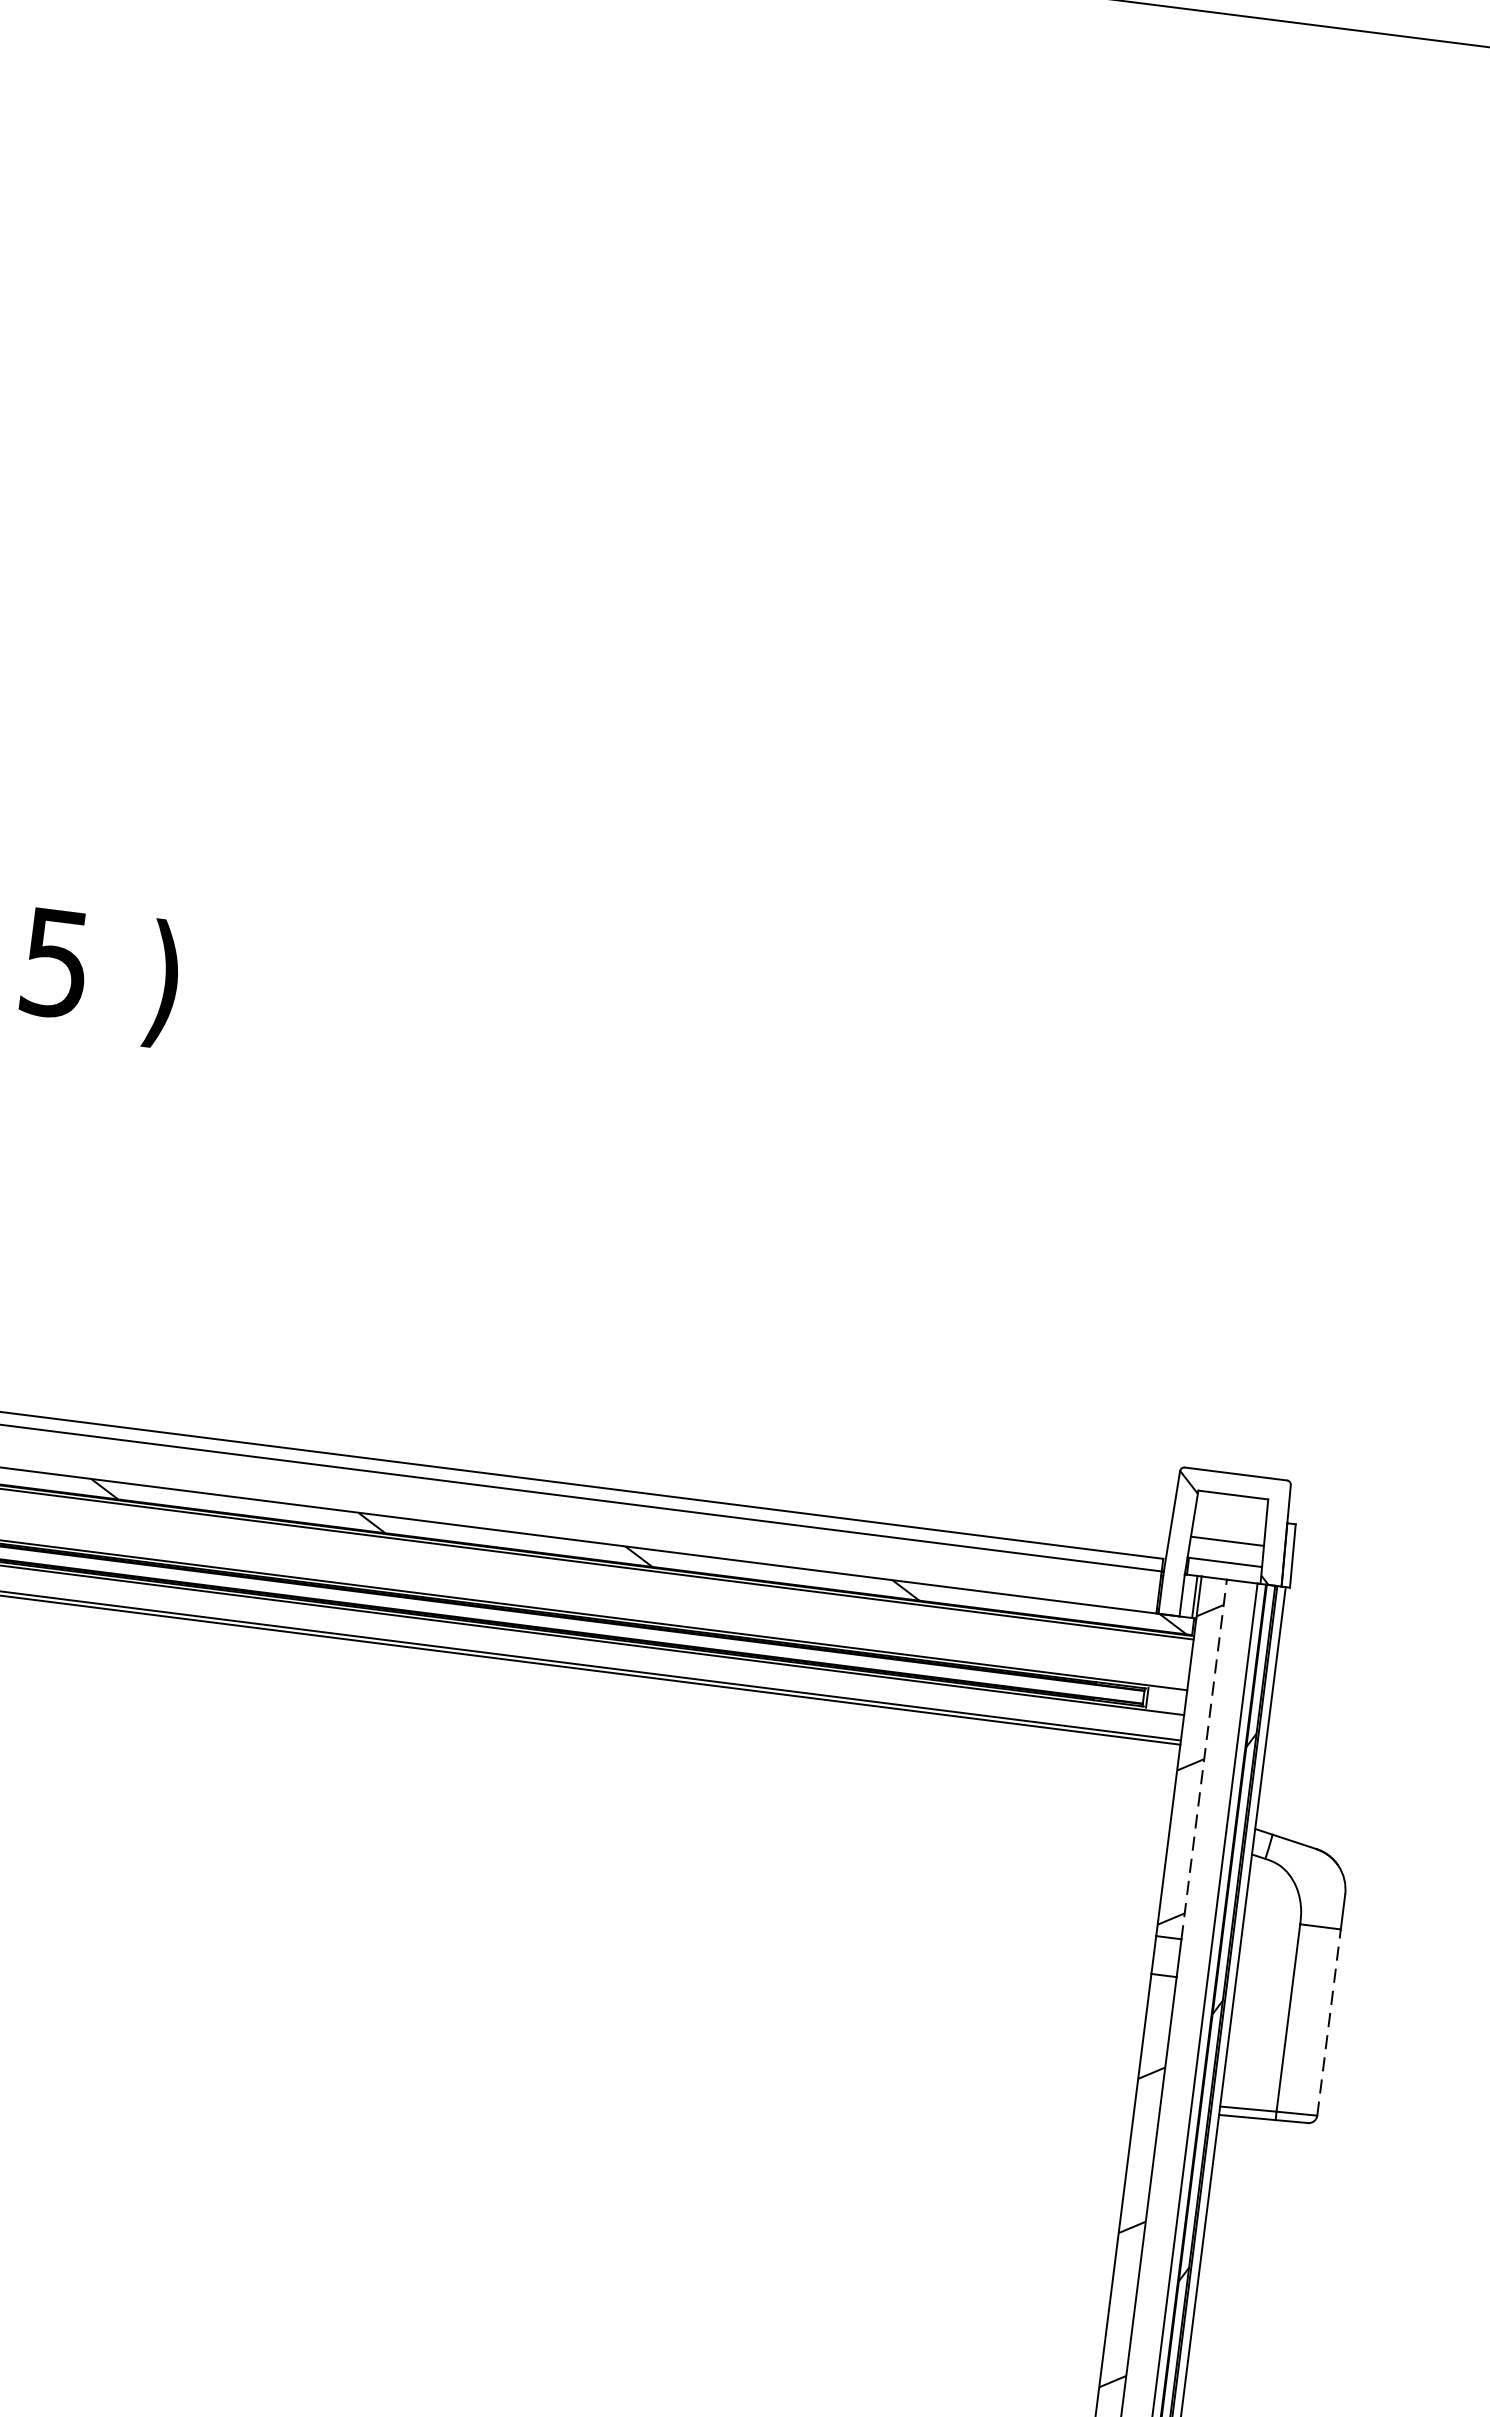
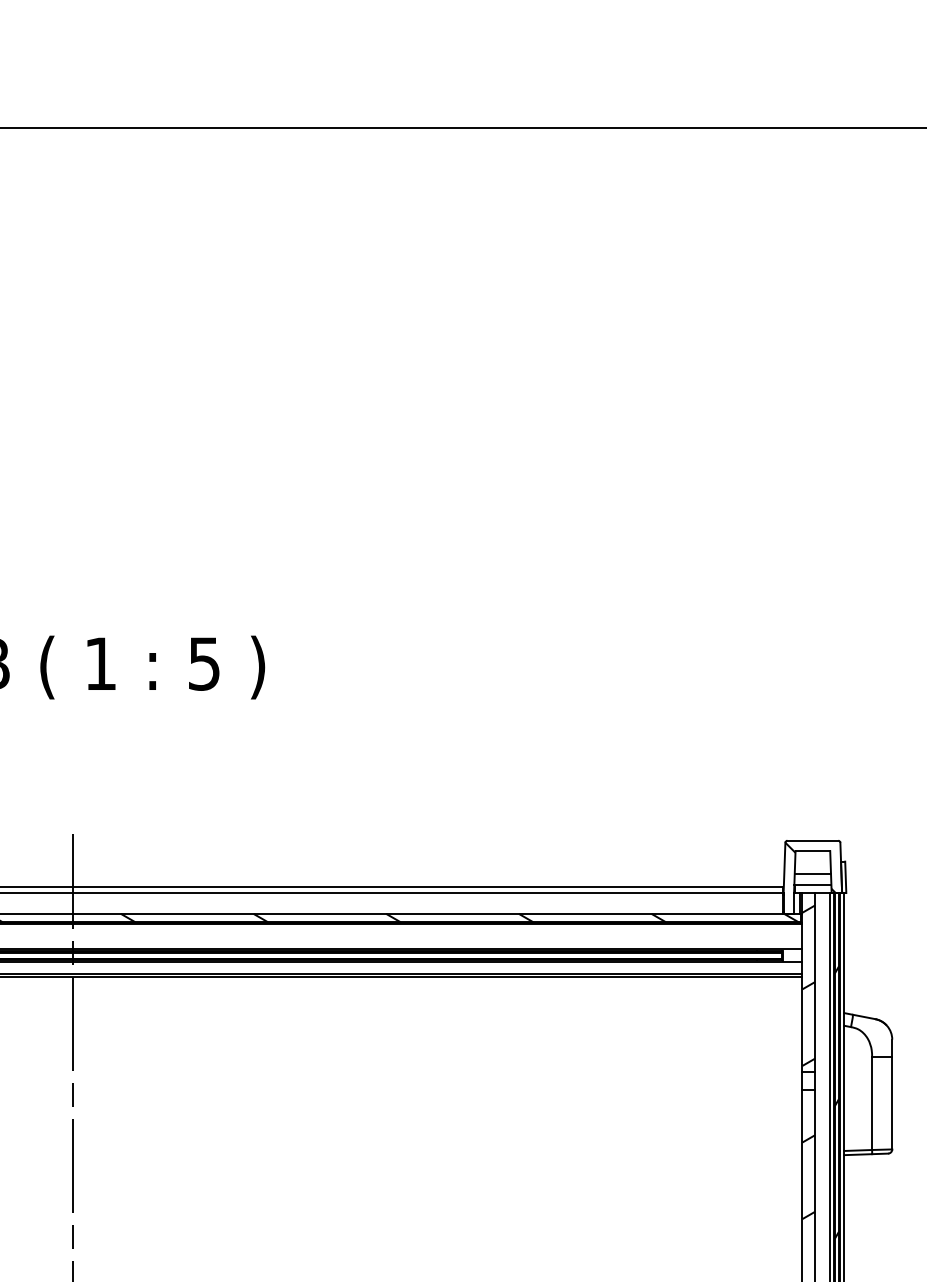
line: (1203, 1757) -> (814, 981), dashed -> solid
line: (1329, 2021) -> (892, 1102), dashed -> solid

